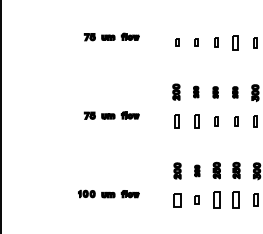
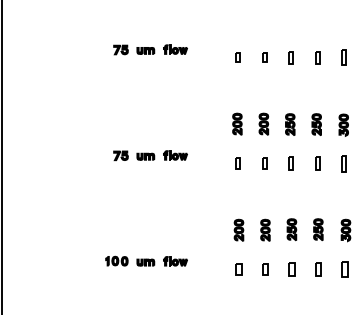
part: (236, 42) -> (318, 57), size x0.62
part: (196, 91) -> (264, 123), size x1.43
part: (215, 92) -> (290, 124), size x1.43
part: (235, 92) -> (317, 124), size x1.43
part: (177, 121) -> (238, 163), size x0.62
part: (196, 121) -> (264, 163), size x0.62
part: (197, 170) -> (265, 229), size x1.43
part: (177, 199) -> (238, 268), size x0.62
part: (216, 199) -> (291, 268), size x0.62
part: (236, 199) -> (318, 268), size x0.62

